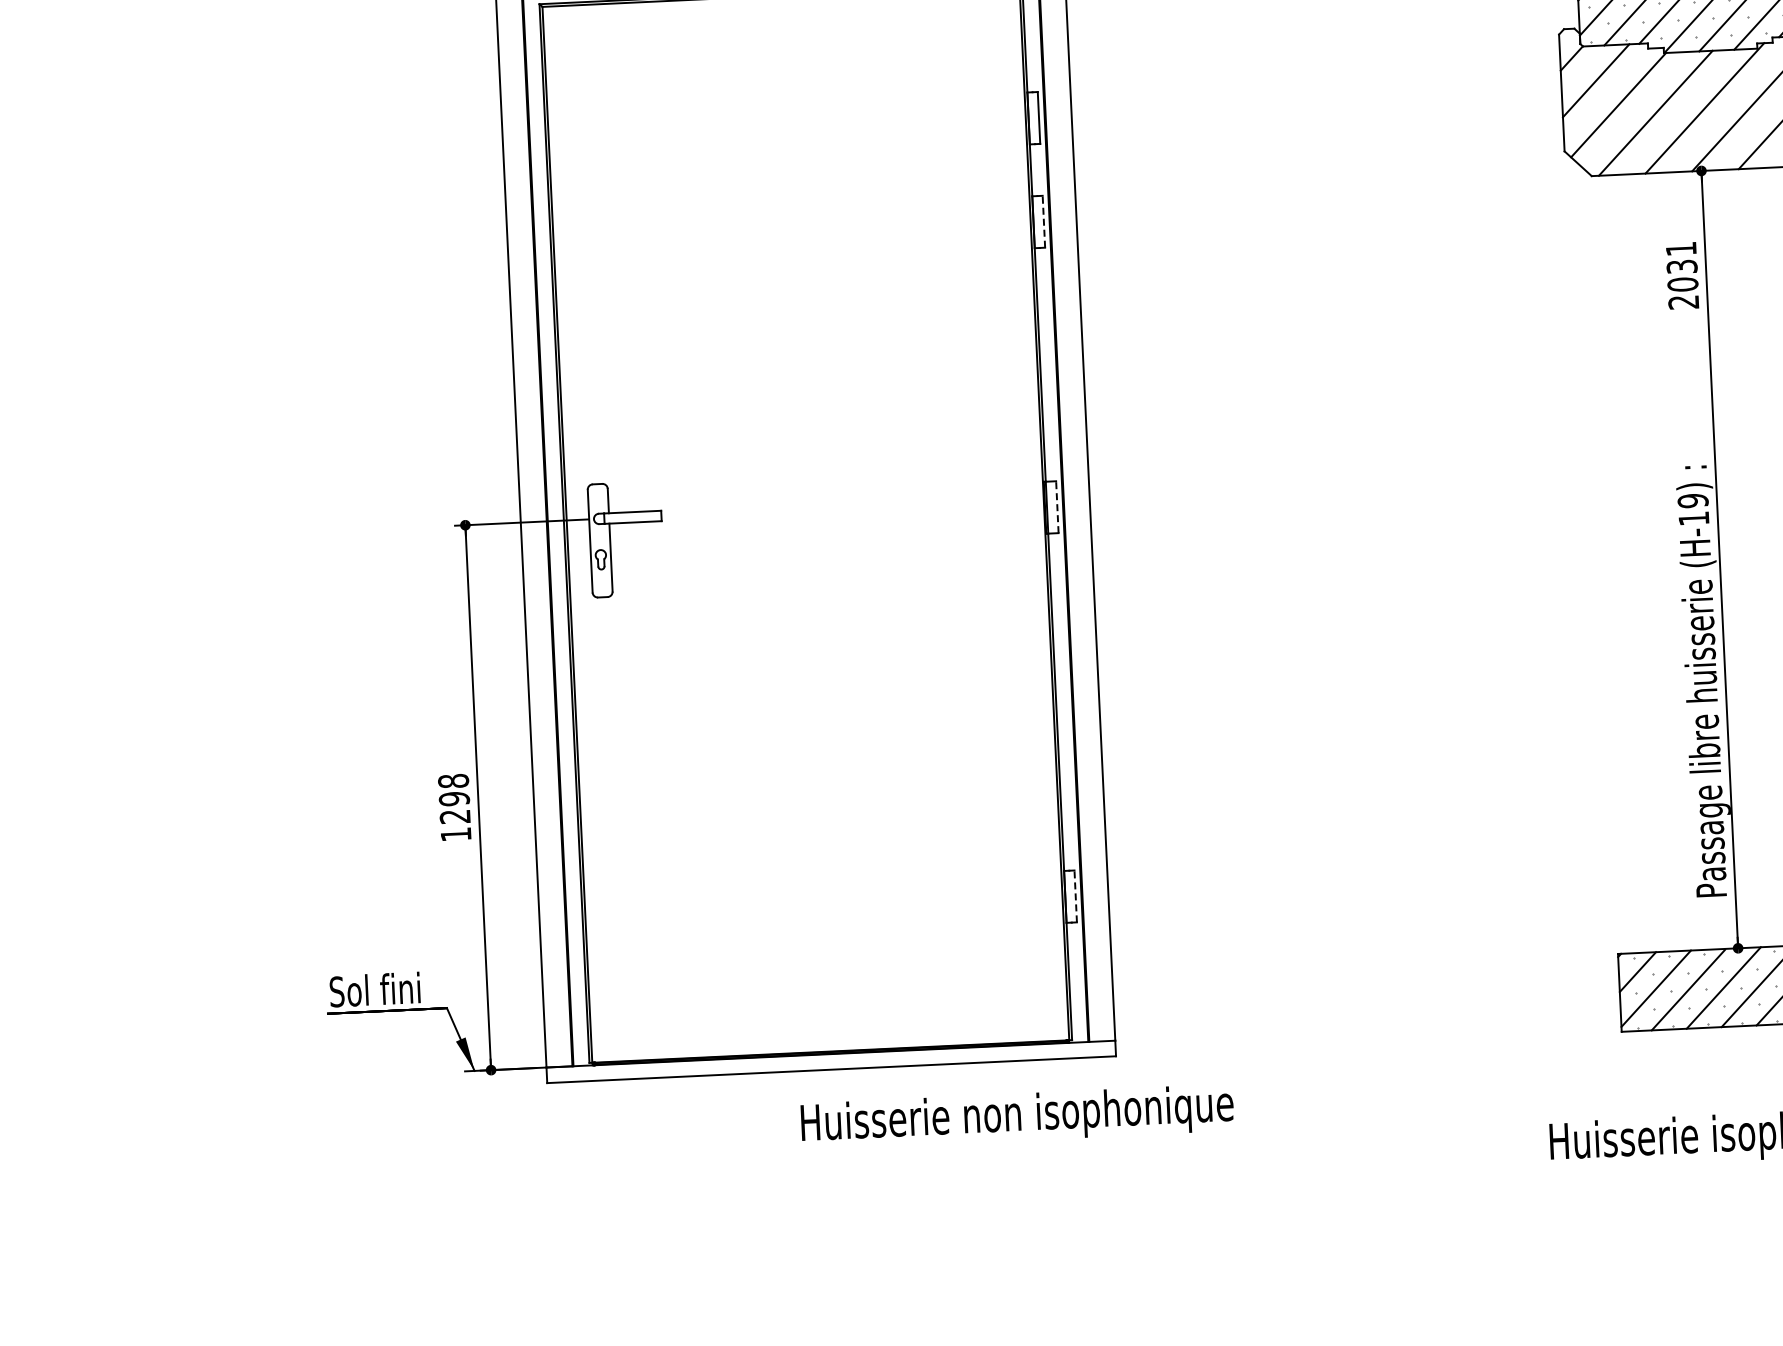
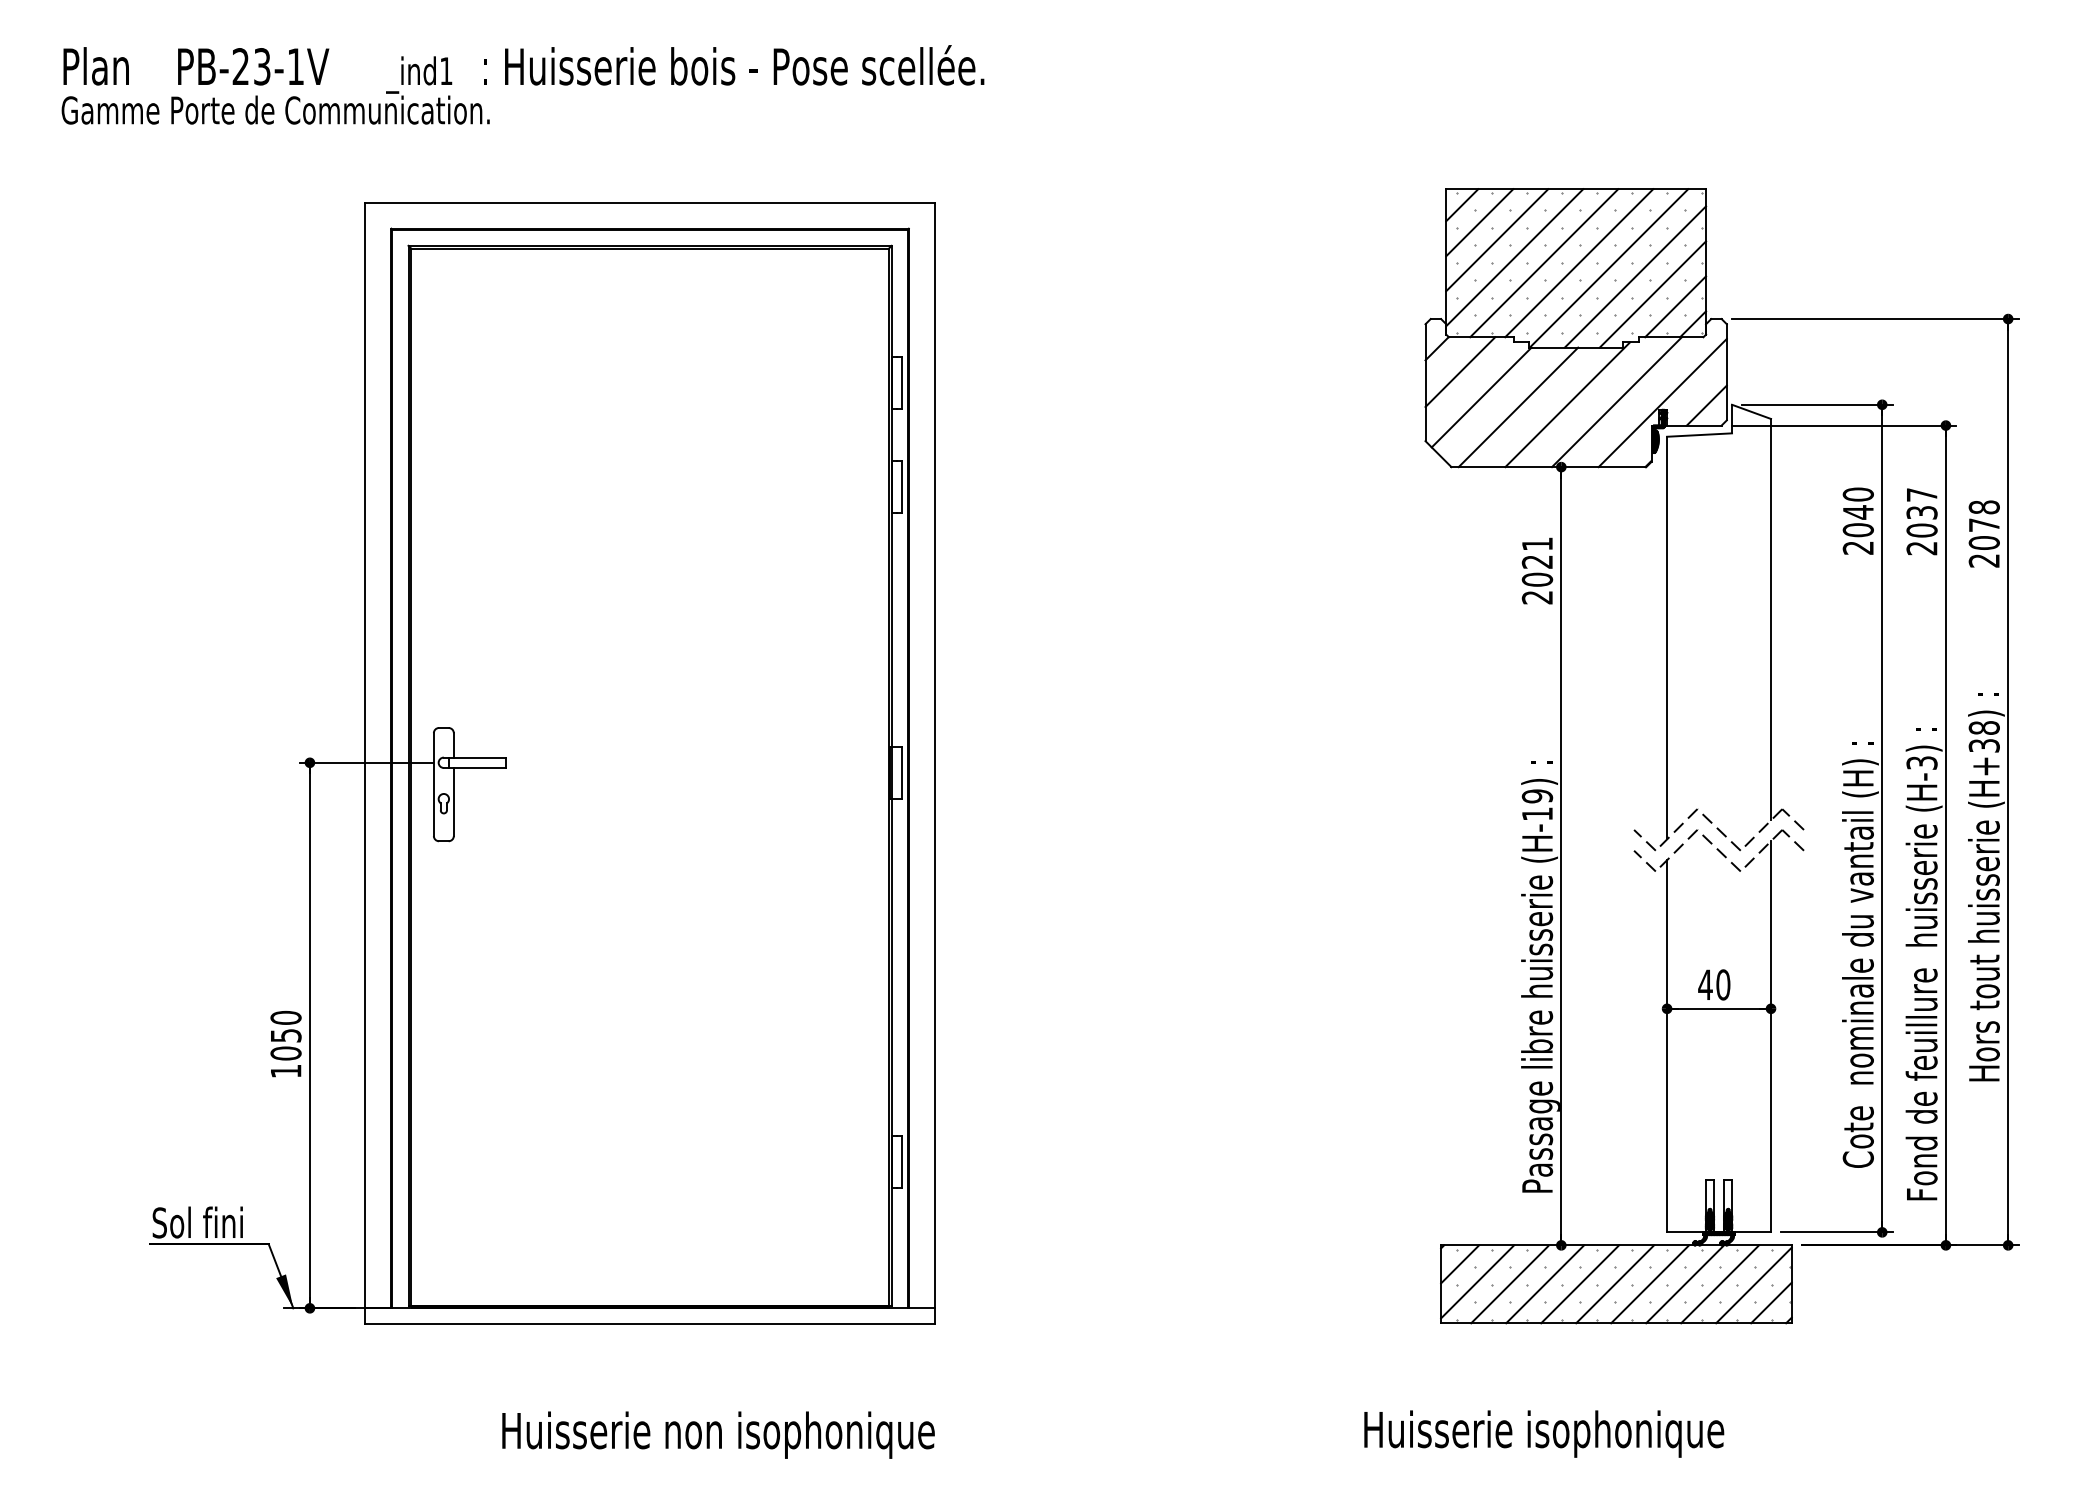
line: (1044, 221) -> (902, 486), dashed -> solid
text: (1682, 266) -> (1537, 561), 2031 -> 2021
line: (1057, 507) -> (902, 772), dashed -> solid
text: (453, 798) -> (285, 1035), 1298 -> 1050
line: (1076, 896) -> (902, 1162), dashed -> solid
text: (1017, 1116) -> (718, 1434), moved

